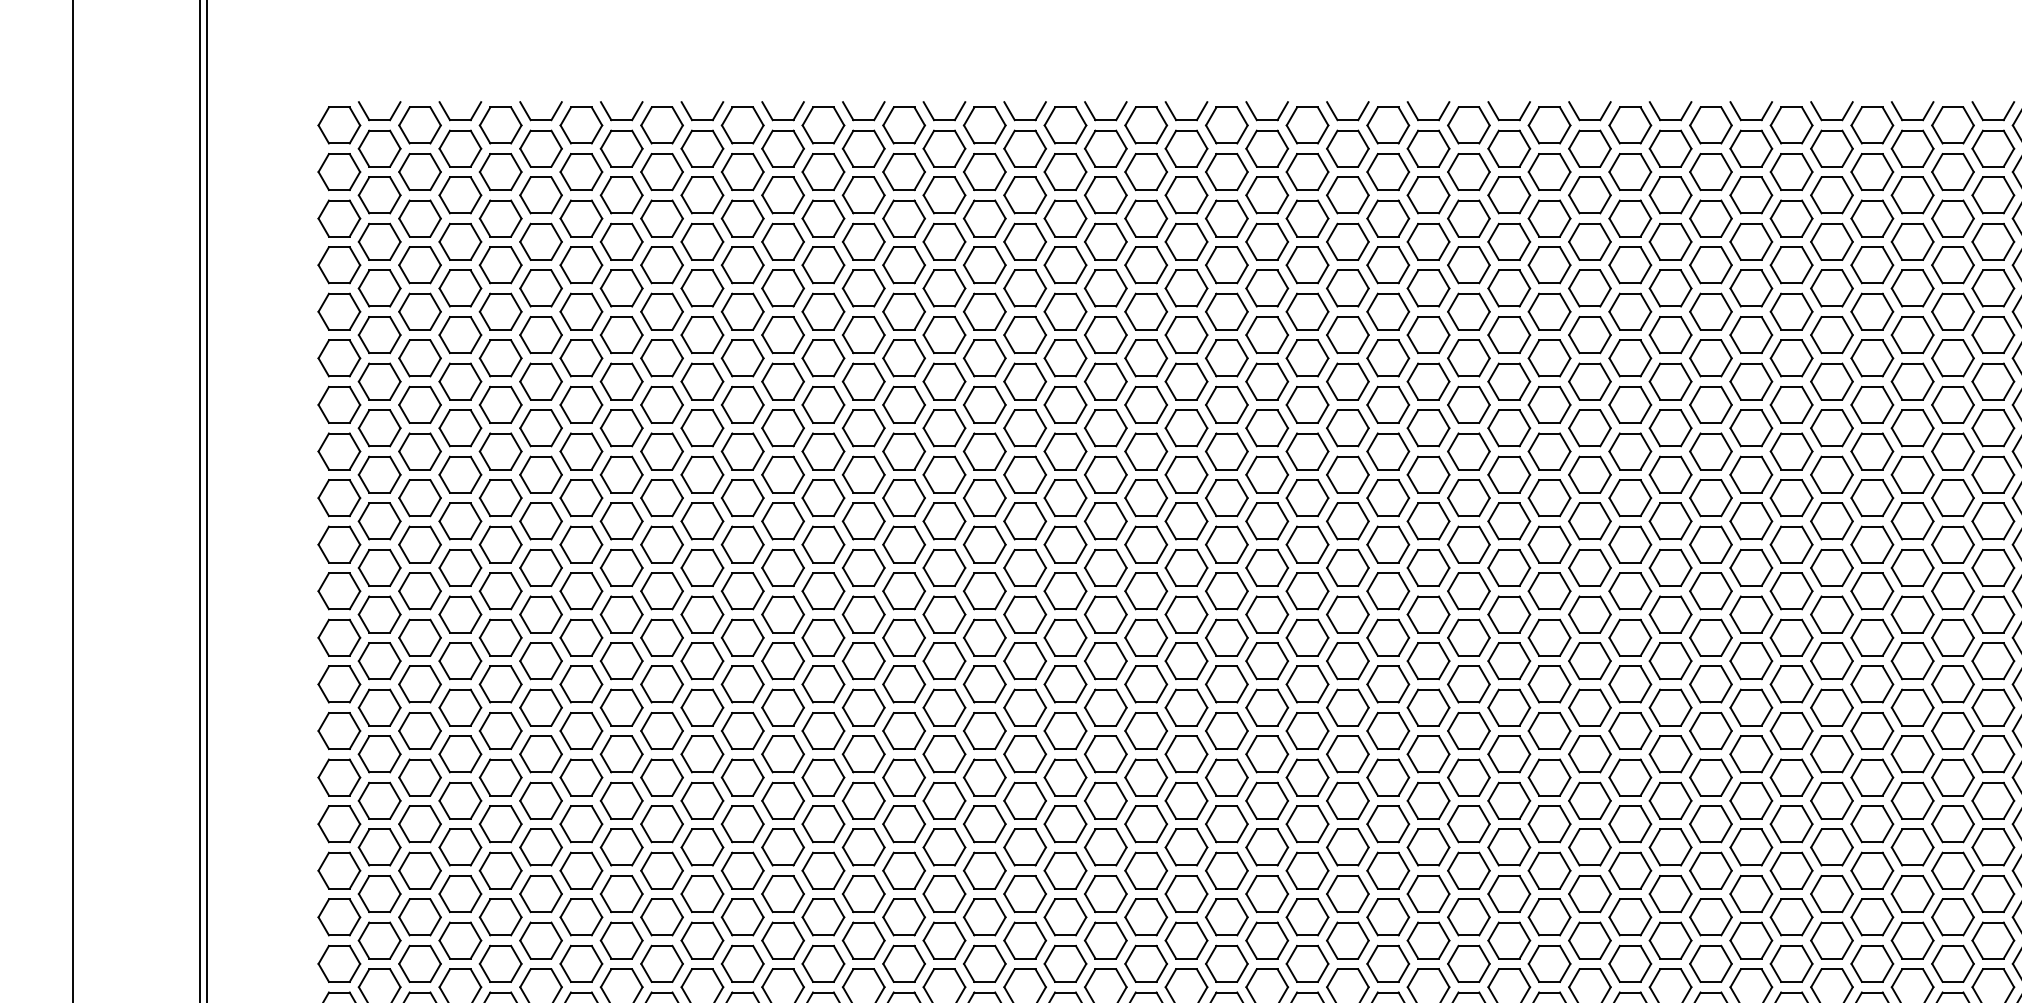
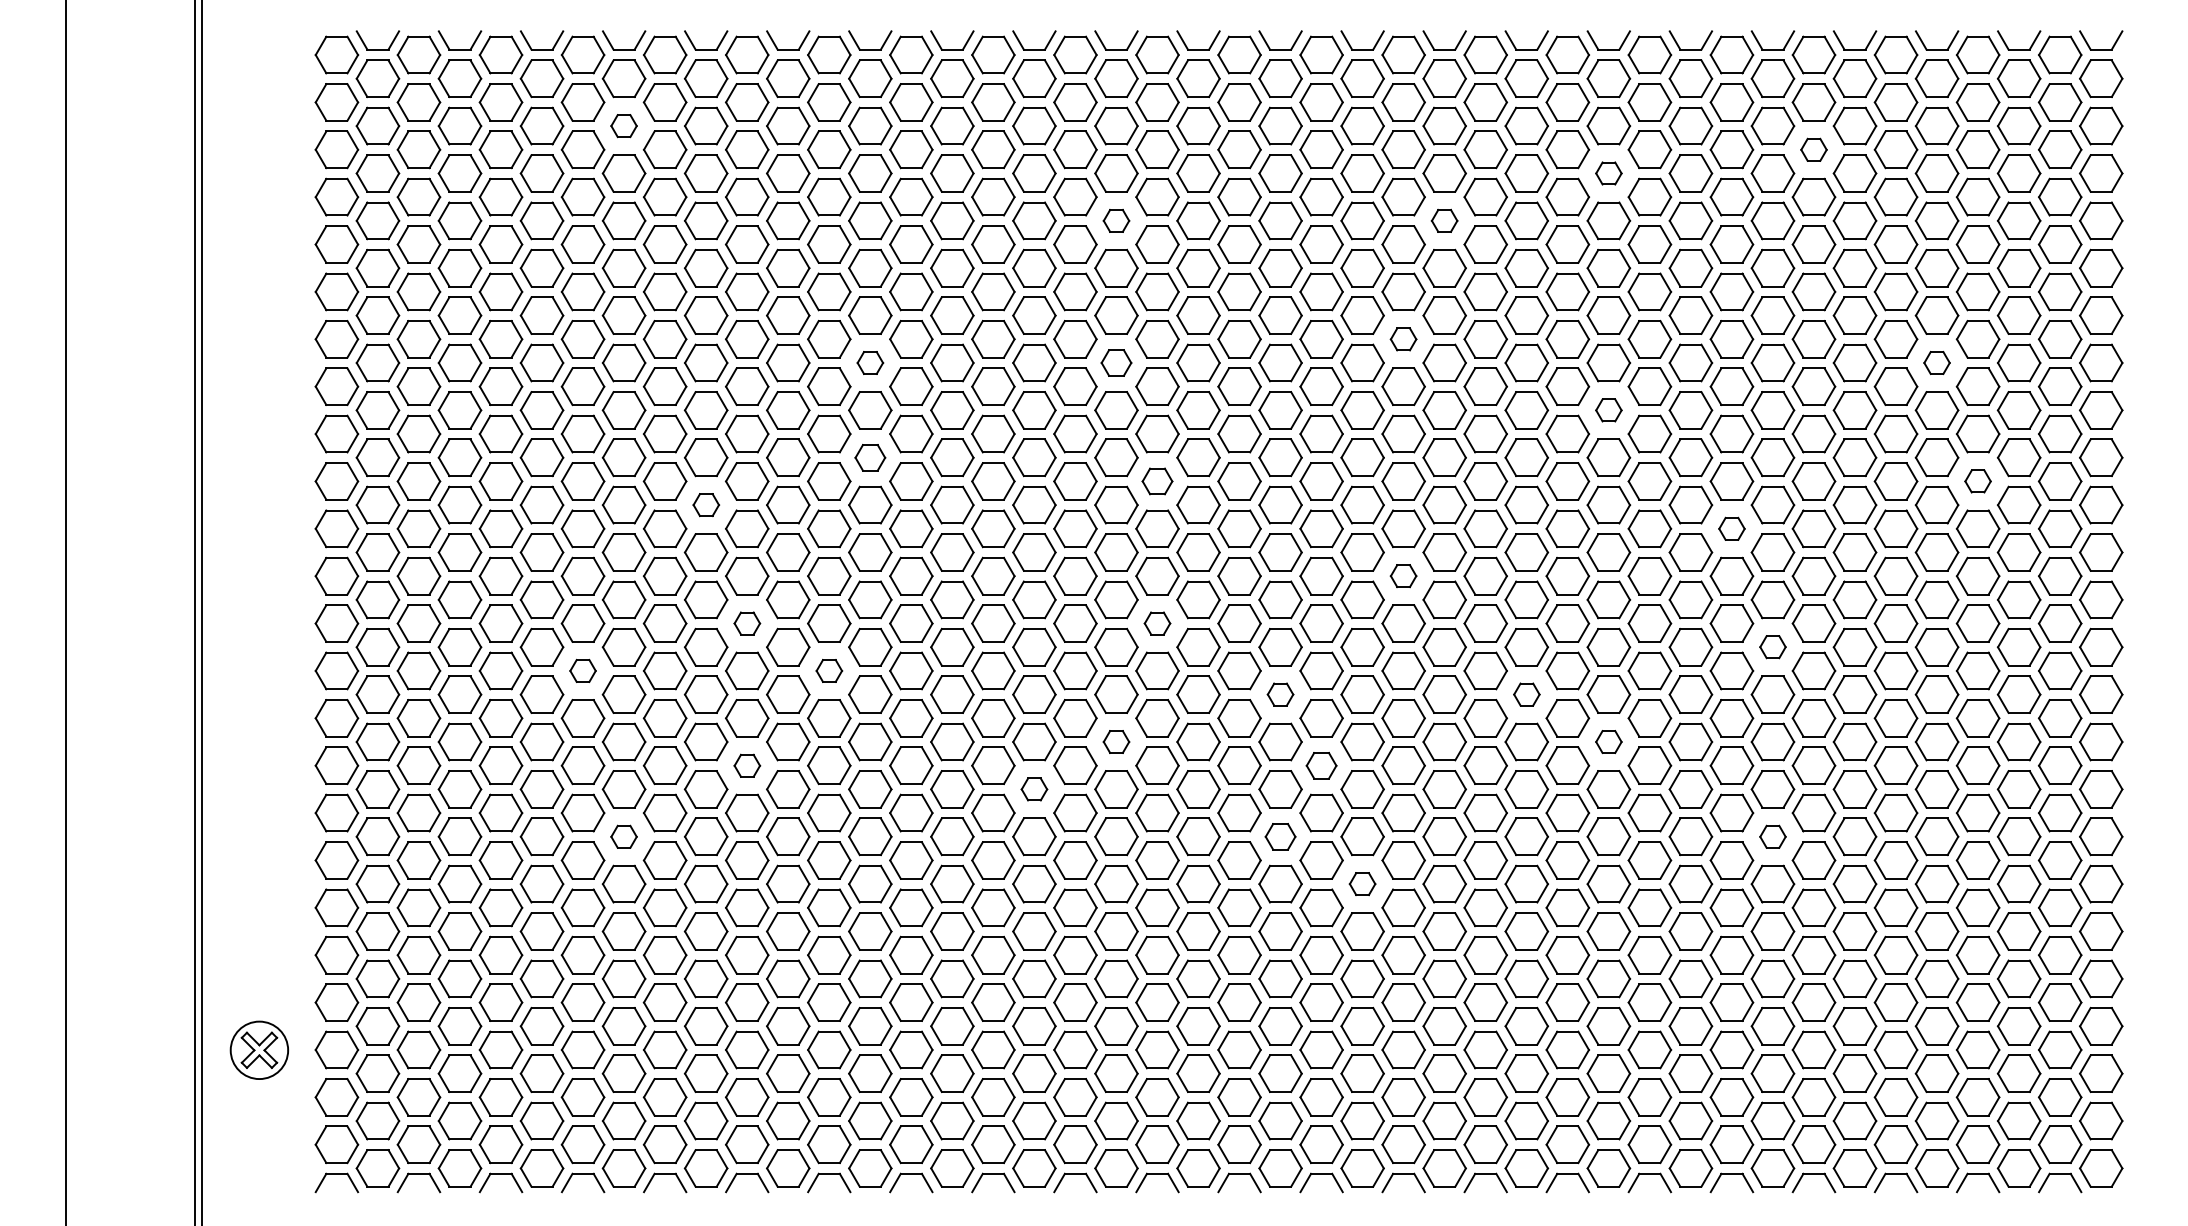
part: (621, 194) -> (623, 125), size x0.6
part: (1791, 218) -> (1813, 149), size x0.6
part: (1589, 241) -> (1608, 173), size x0.6
part: (1105, 288) -> (1116, 220), size x0.6
part: (1428, 288) -> (1444, 220), size x0.6
part: (1388, 405) -> (1403, 339), size x0.6
part: (863, 427) -> (870, 362), size x0.6
part: (1105, 427) -> (1116, 362), size x0.7
part: (1912, 427) -> (1936, 362), size x0.6
part: (1589, 474) -> (1608, 410), size x0.6
part: (863, 521) -> (870, 457), size x0.7
part: (1146, 544) -> (1157, 481), size x0.7
part: (1952, 544) -> (1977, 481), size x0.6
part: (702, 567) -> (706, 504), size x0.6
part: (1710, 590) -> (1731, 528), size x0.6
part: (1388, 637) -> (1403, 575), size x0.6
part: (743, 684) -> (747, 623), size x0.6
part: (1146, 684) -> (1157, 623), size x0.6
part: (1750, 706) -> (1772, 646), size x0.6
part: (580, 730) -> (582, 670), size x0.6
part: (823, 730) -> (829, 670), size x0.6
part: (1267, 754) -> (1280, 694), size x0.6
part: (1508, 754) -> (1526, 694), size x0.6
part: (1105, 800) -> (1116, 741), size x0.6
part: (1589, 800) -> (1608, 741), size x0.6
part: (743, 823) -> (747, 765), size x0.6
part: (1307, 823) -> (1321, 765), size x0.7
part: (1025, 847) -> (1034, 789), size x0.6
part: (621, 893) -> (623, 836), size x0.6
part: (1267, 893) -> (1280, 836), size x0.7
part: (1750, 893) -> (1772, 836), size x0.6
part: (1347, 939) -> (1362, 883), size x0.6

